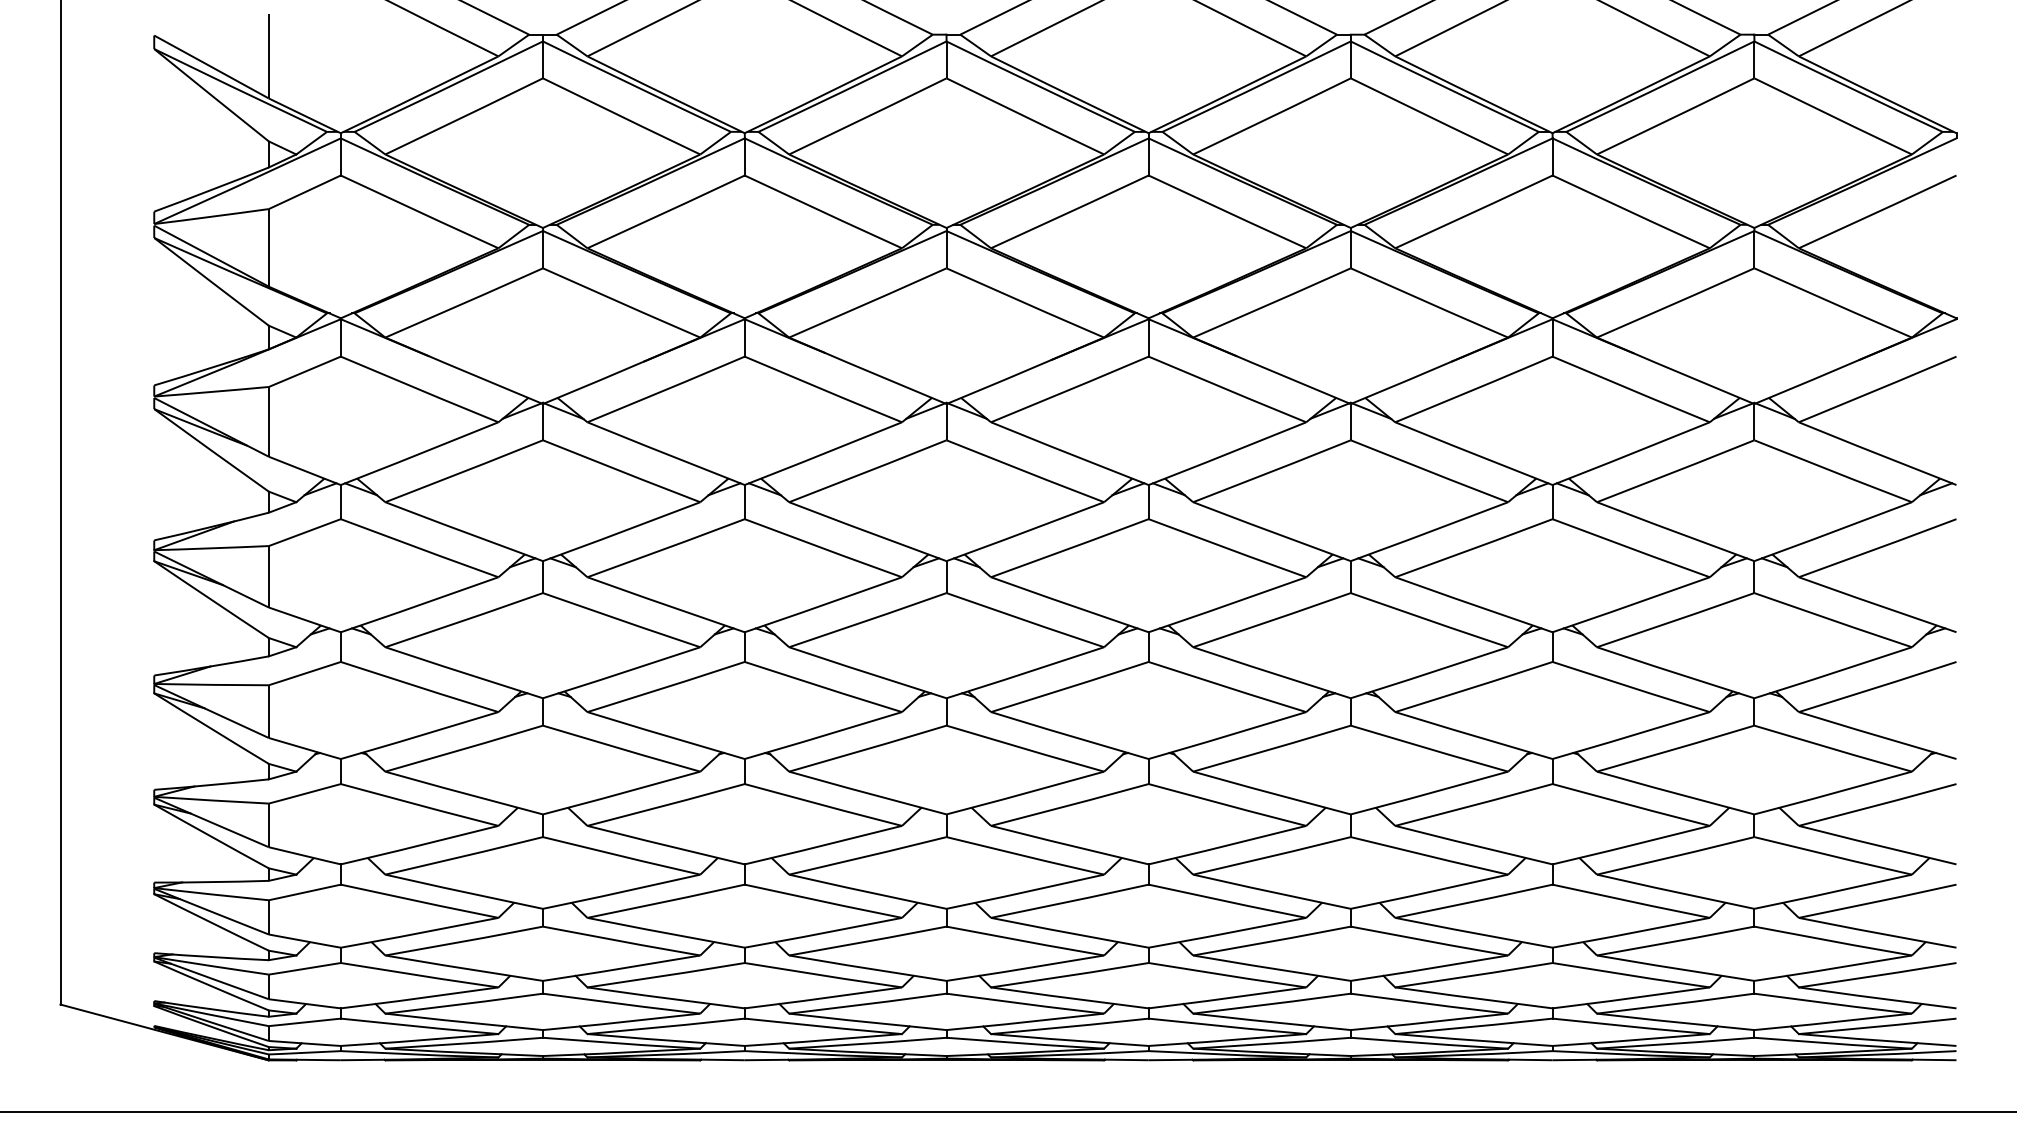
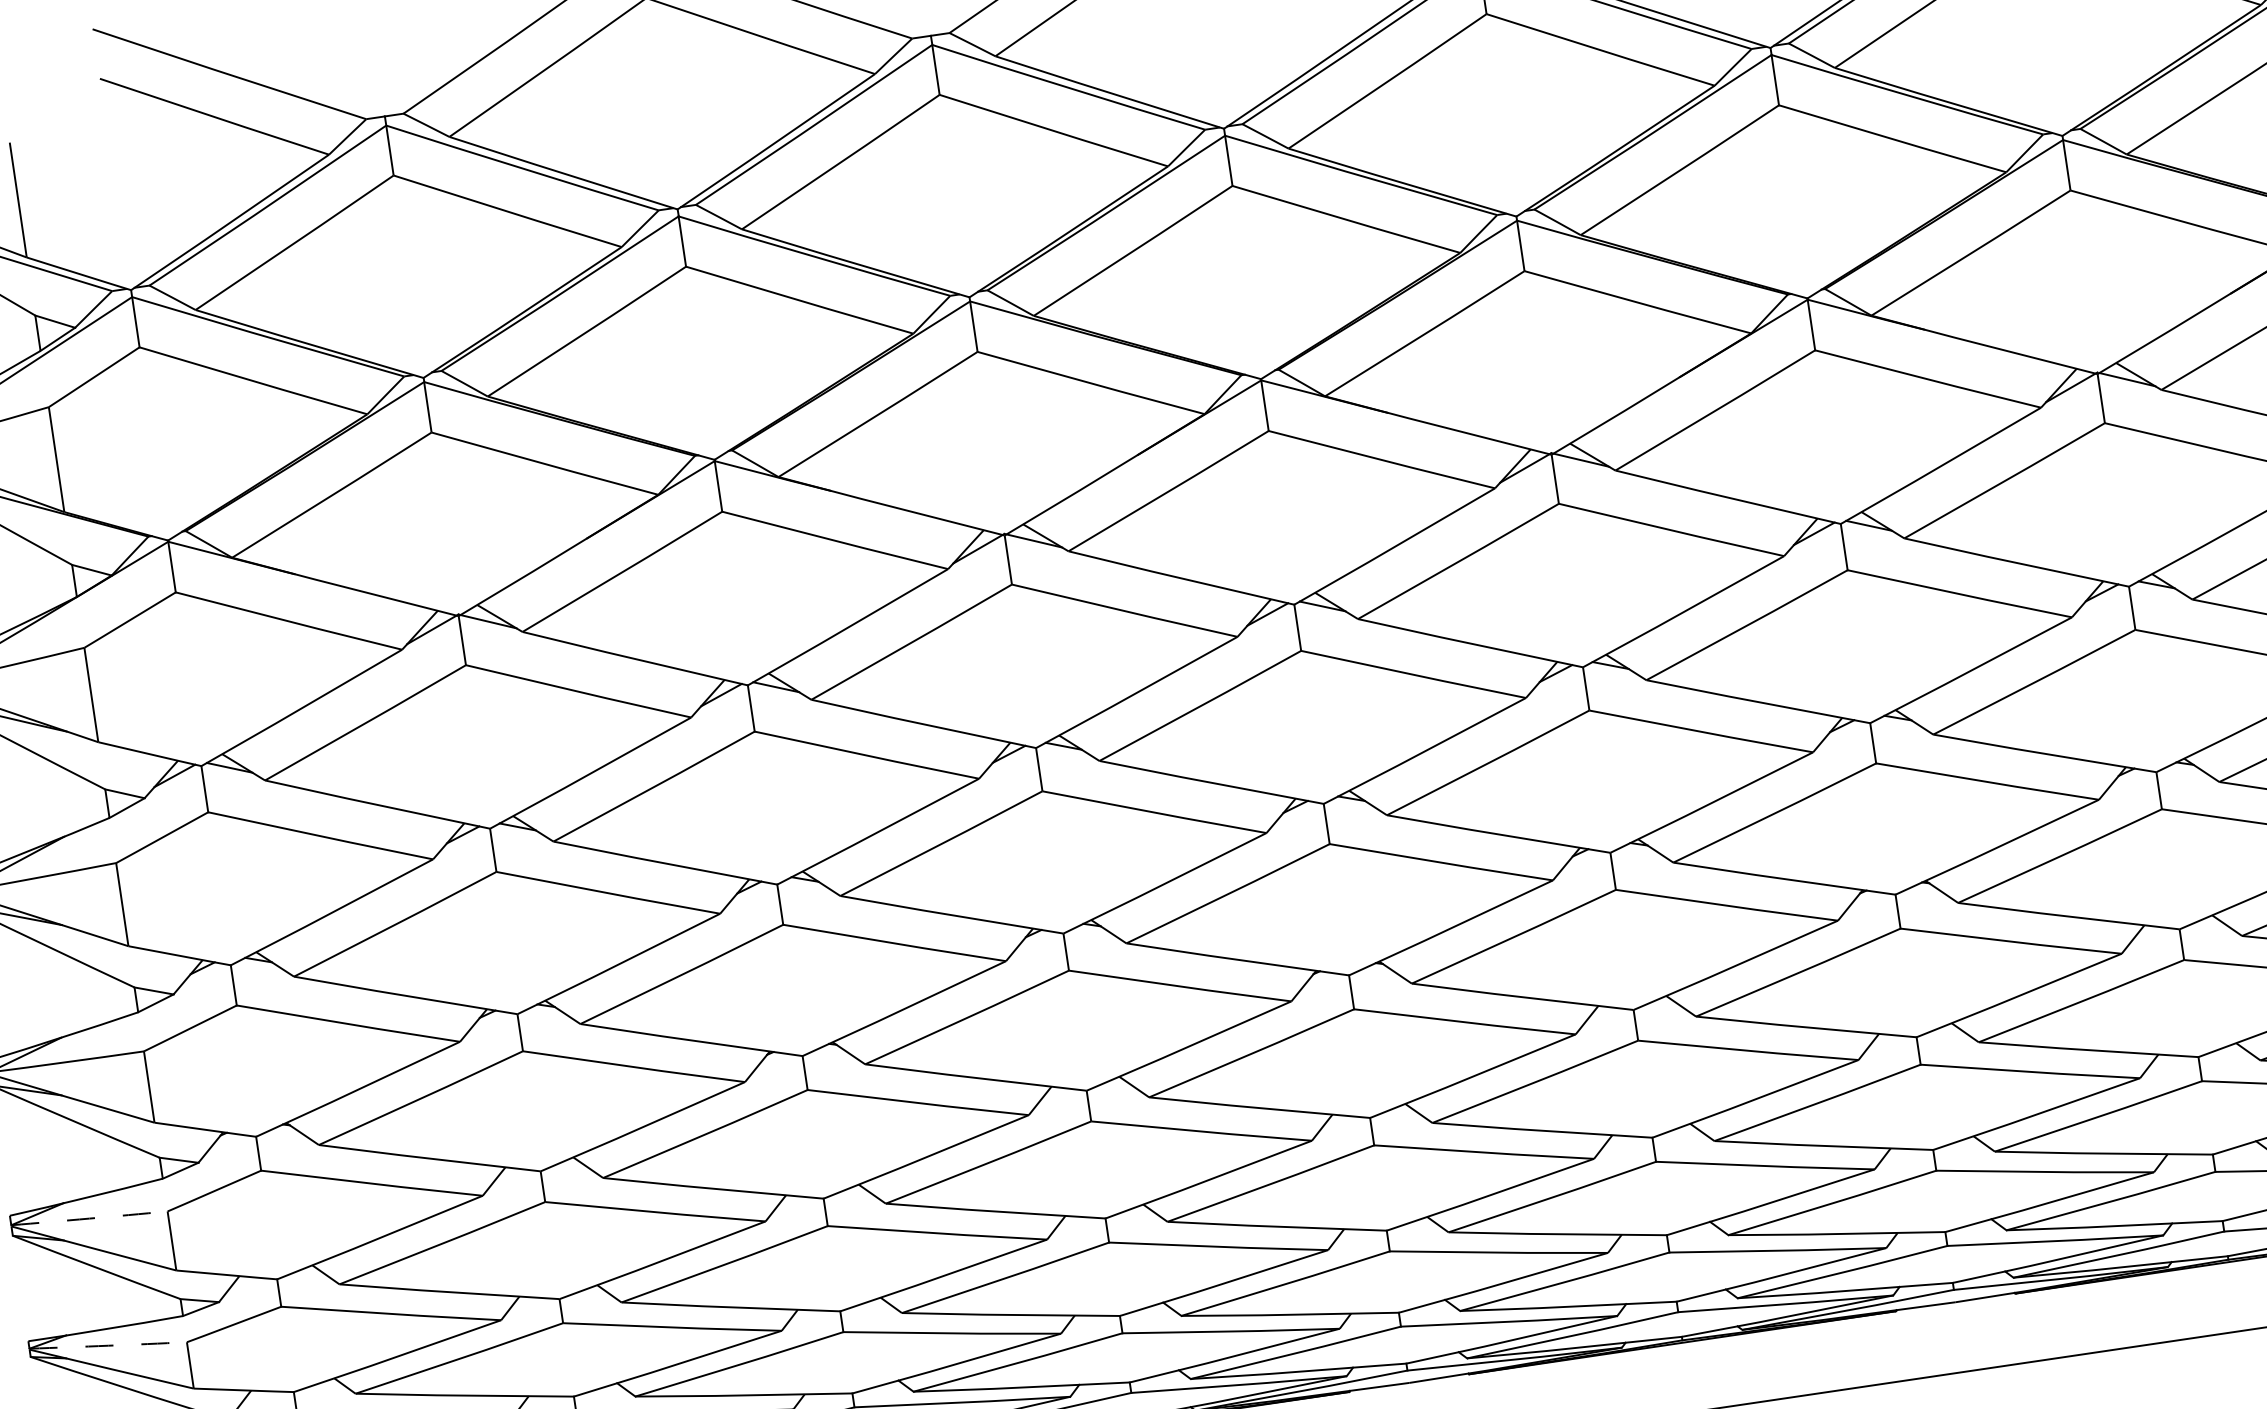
arc: (211, 800) -> (89, 1218), solid -> dashed
arc: (211, 894) -> (108, 1345), solid -> dashed

